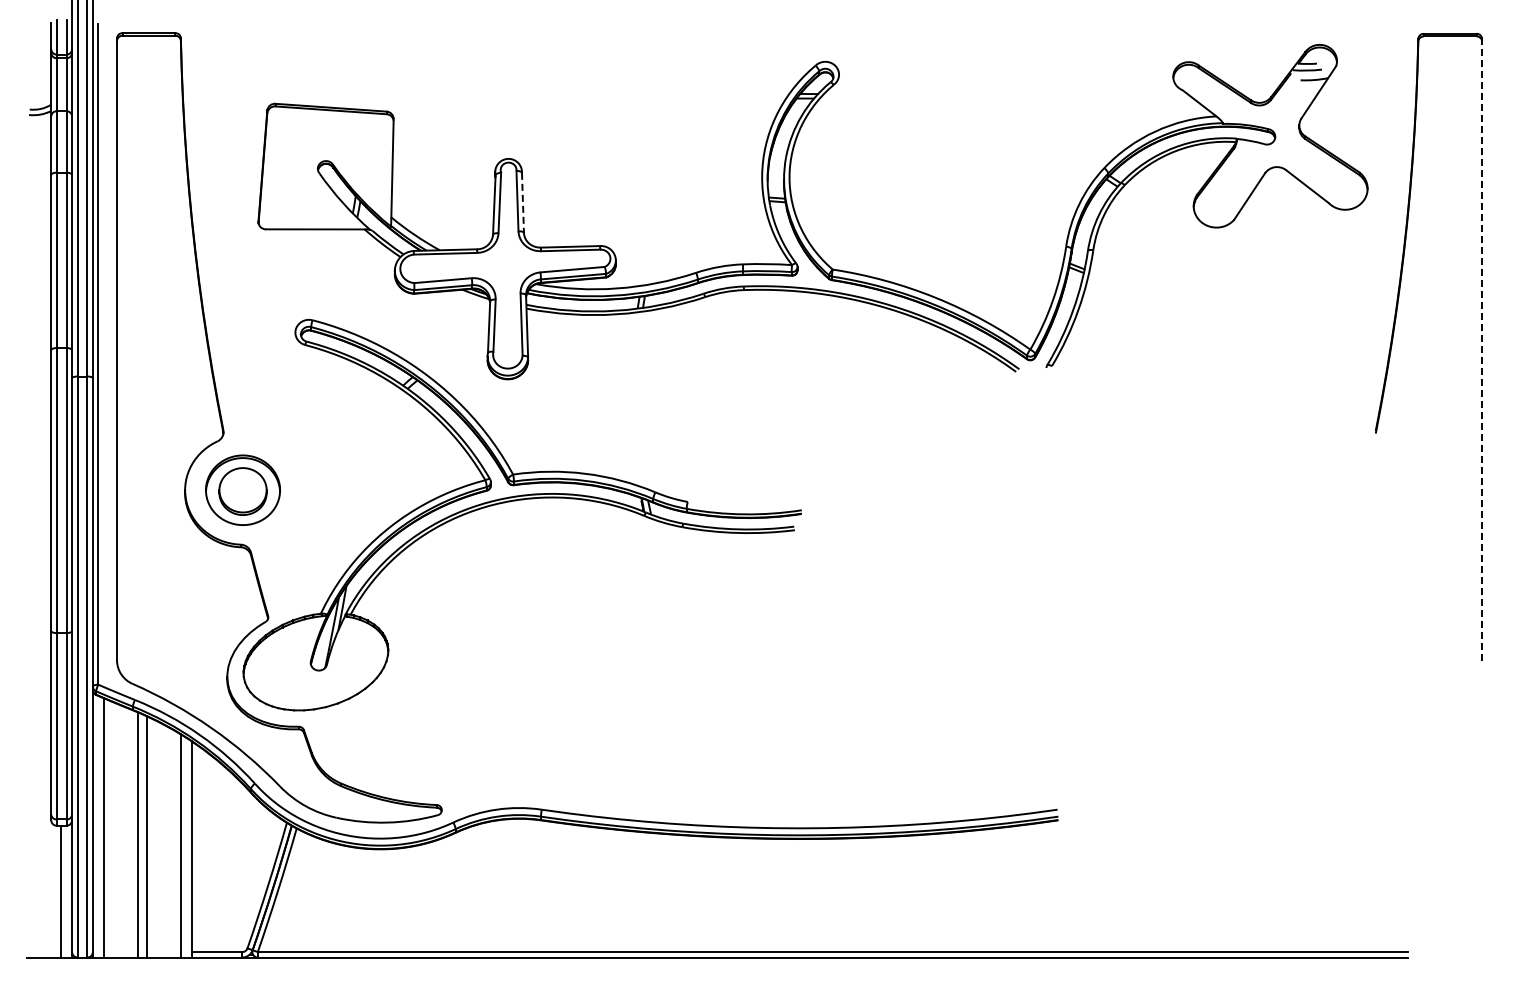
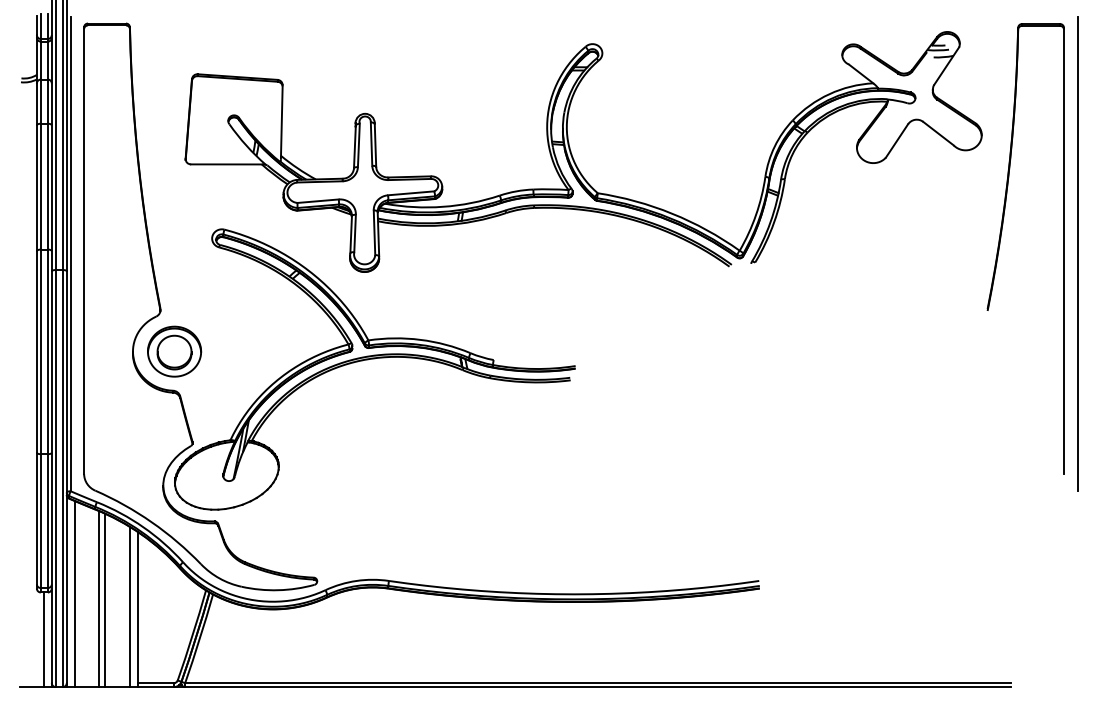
line: (522, 203) -> (375, 145), dashed -> solid
line: (1482, 349) -> (1064, 250), dashed -> solid
line: (1501, 353) -> (1077, 253), added

